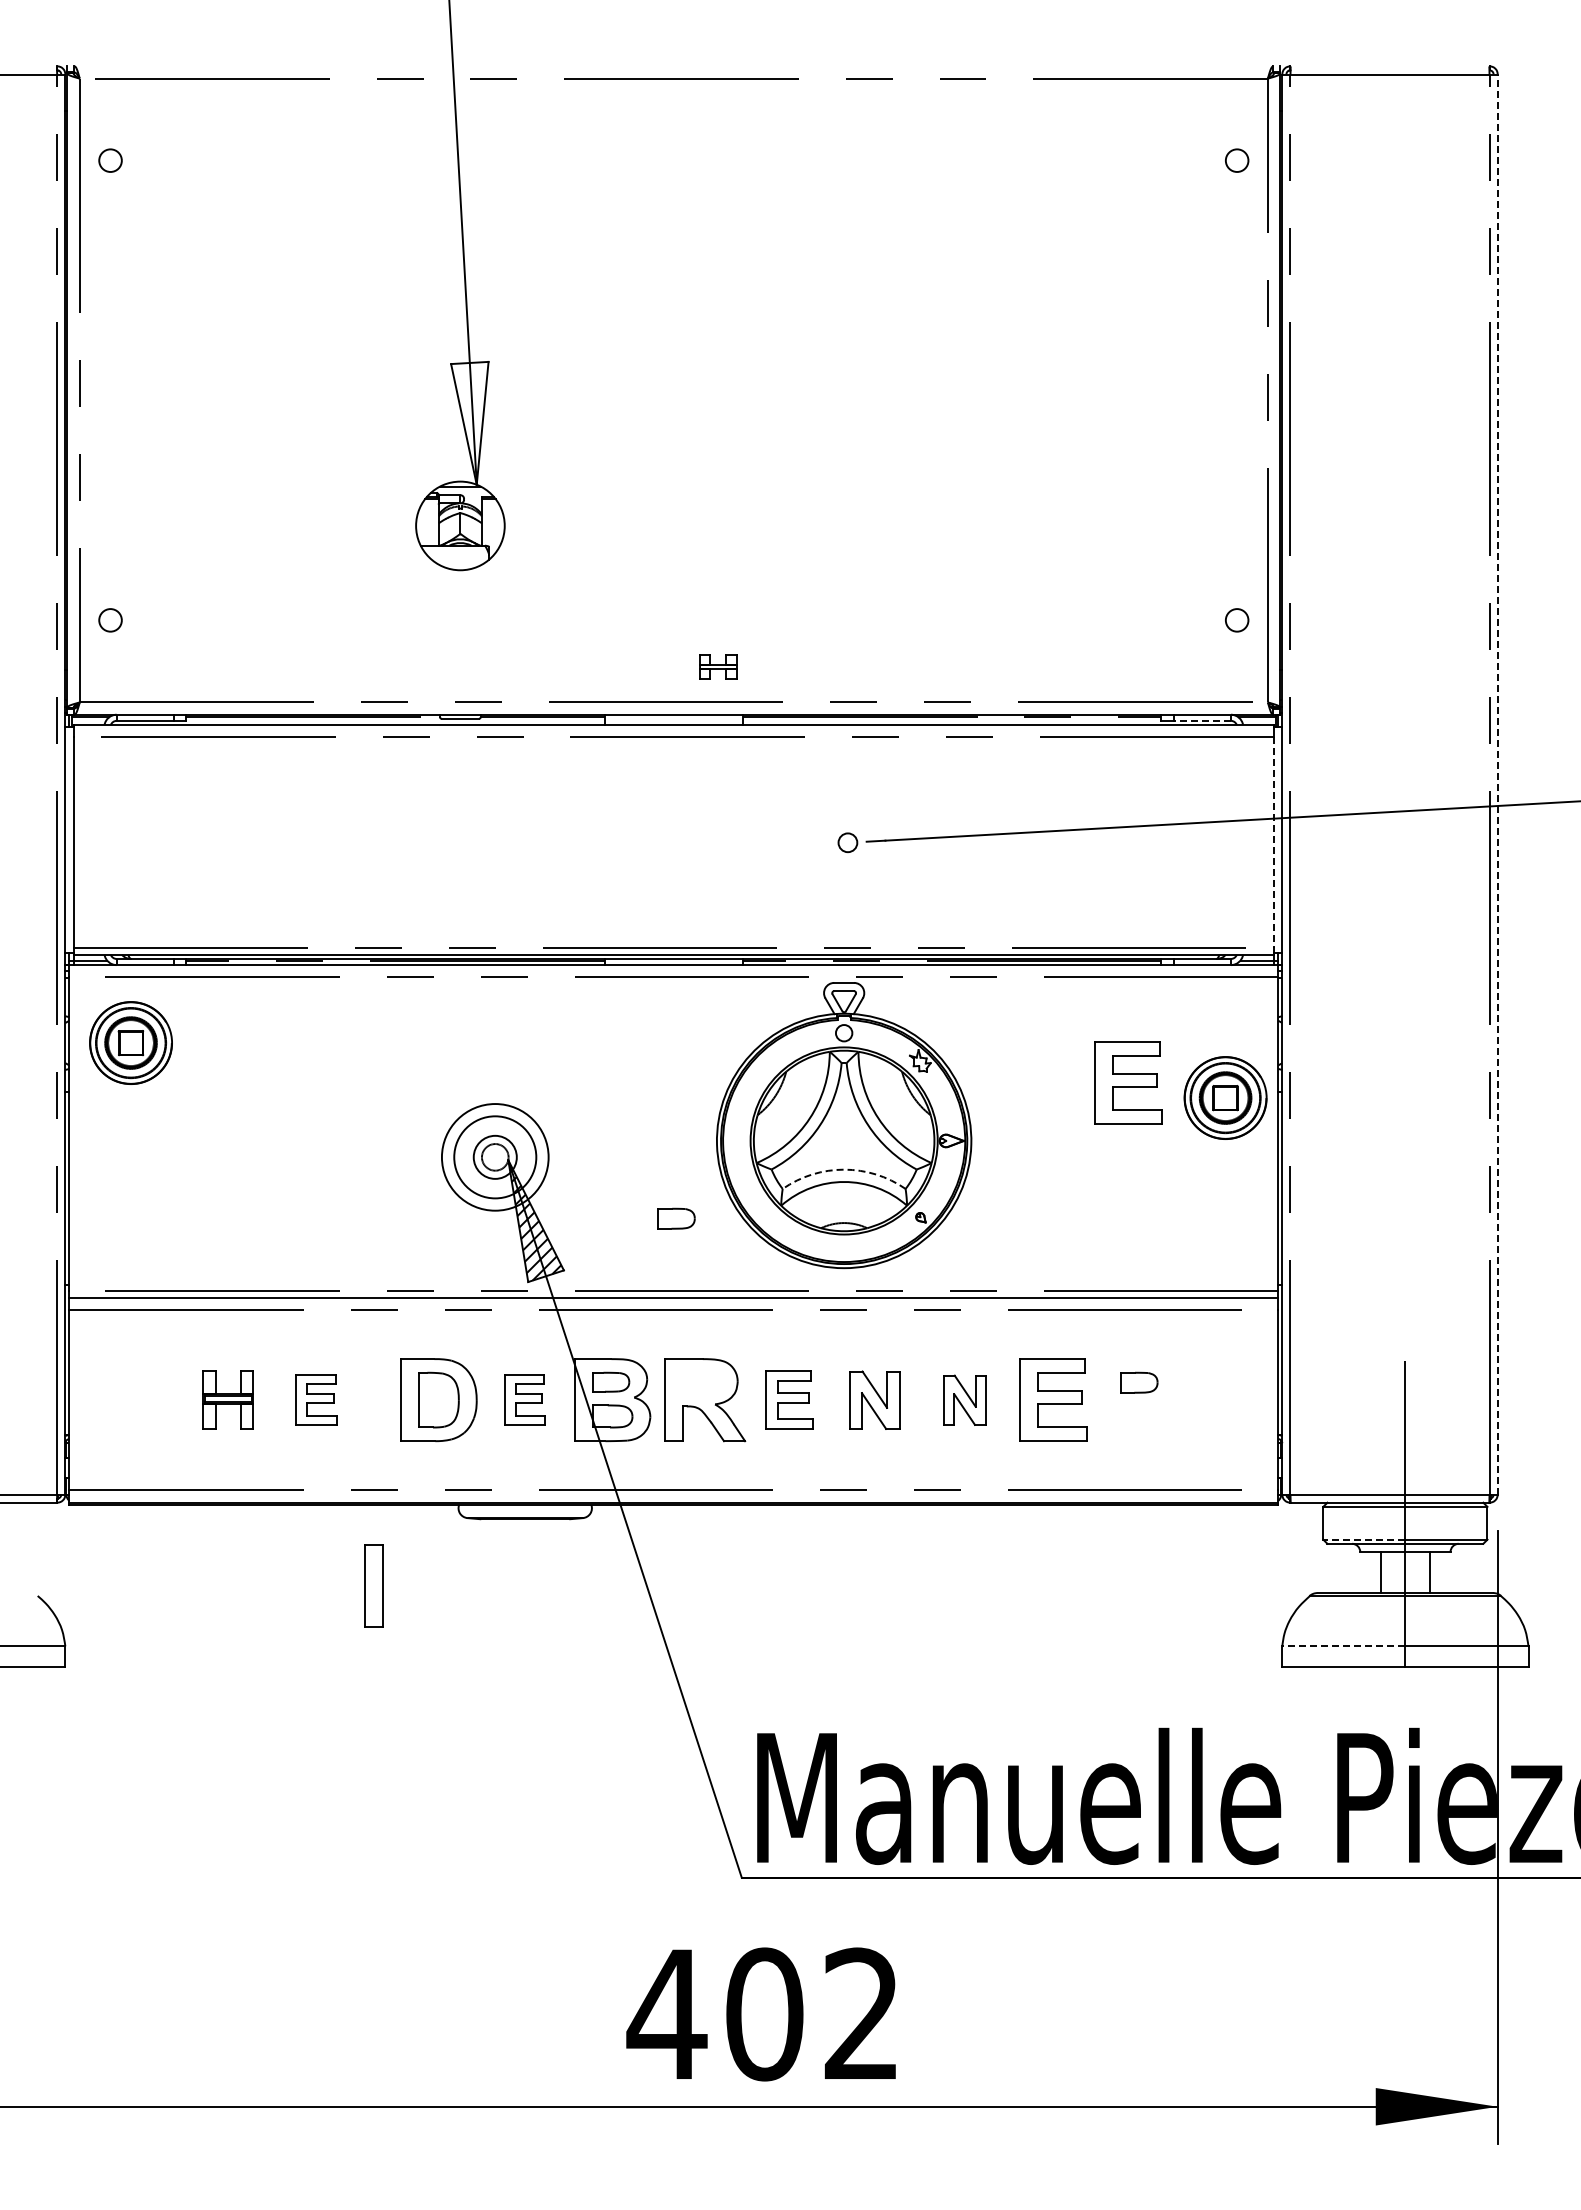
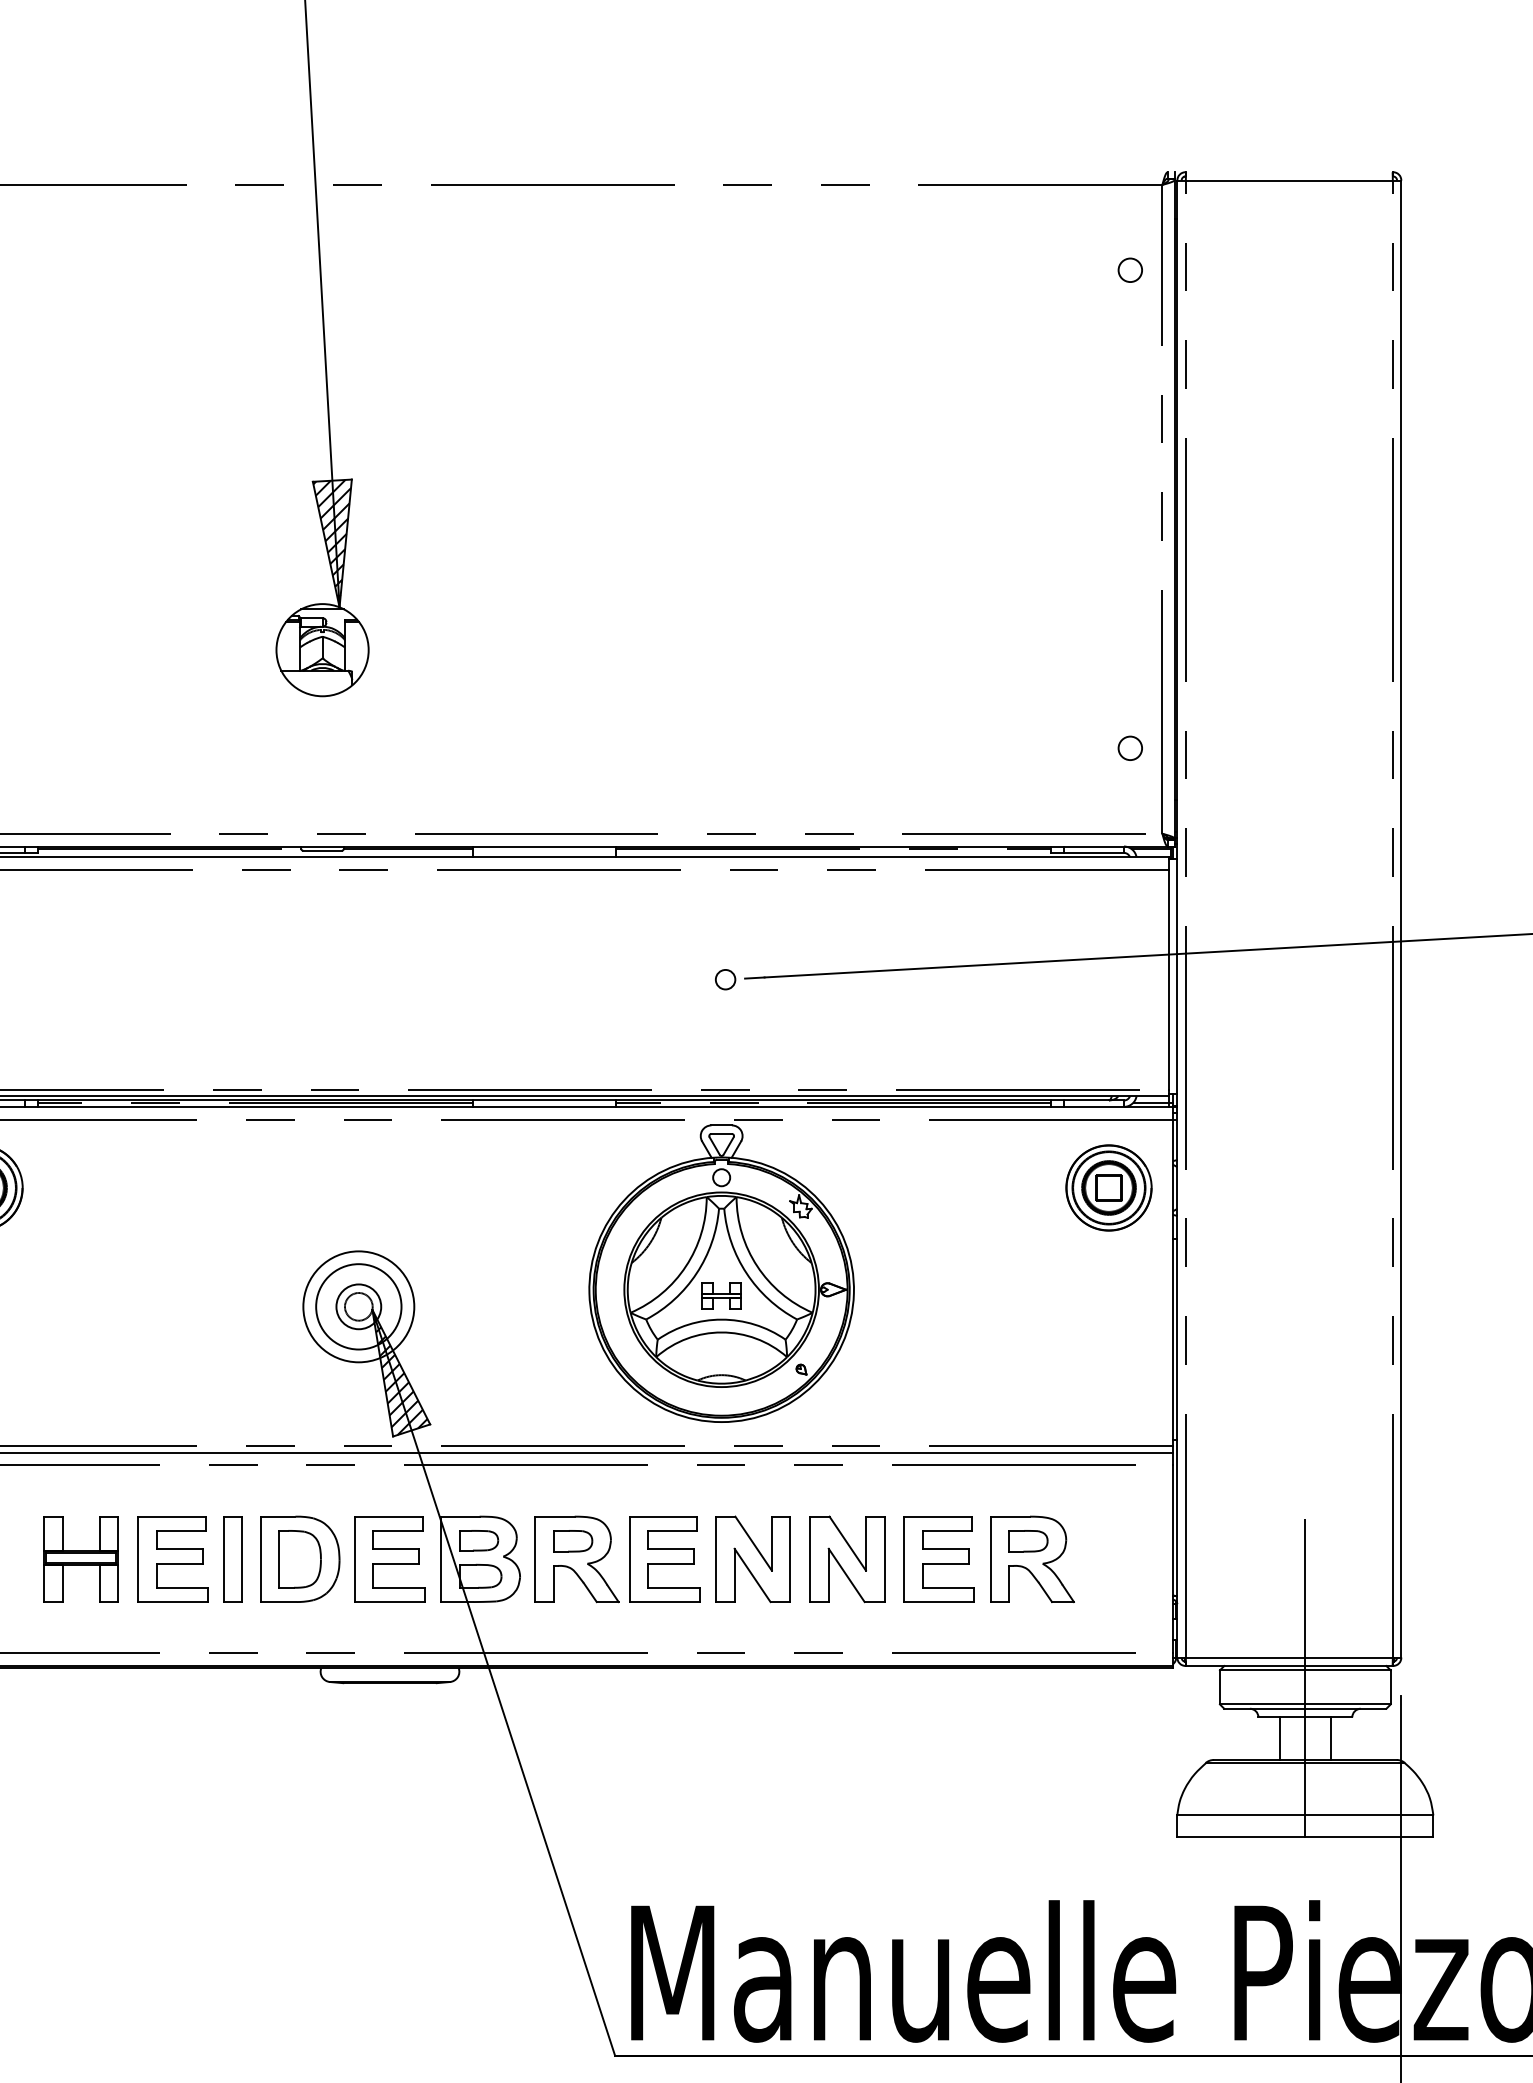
hatch: (469, 418) -> (332, 538), added
part: (718, 666) -> (722, 1295), moved
line: (1202, 720) -> (1094, 852), dashed -> solid
line: (1497, 784) -> (1401, 919), dashed -> solid
line: (1274, 842) -> (1169, 979), dashed -> solid
part: (1128, 1082) -> (1017, 1228), removed
part: (1225, 1097) -> (1108, 1187), moved
arc: (844, 1169) -> (722, 1319), dashed -> solid
part: (676, 1218) -> (573, 1540), moved
part: (228, 1399) -> (81, 1558), size x1.43
part: (316, 1399) -> (172, 1558), size x1.67
part: (524, 1399) -> (389, 1558), size x1.67
part: (789, 1399) -> (664, 1558), size x1.43
part: (874, 1400) -> (753, 1559), size x1.43
part: (964, 1400) -> (846, 1559), size x1.67
part: (1142, 1400) -> (1031, 1559), added
line: (1363, 1539) -> (1261, 1704), dashed -> solid
part: (373, 1585) -> (232, 1558), moved
line: (1343, 1646) -> (1240, 1815), dashed -> solid

